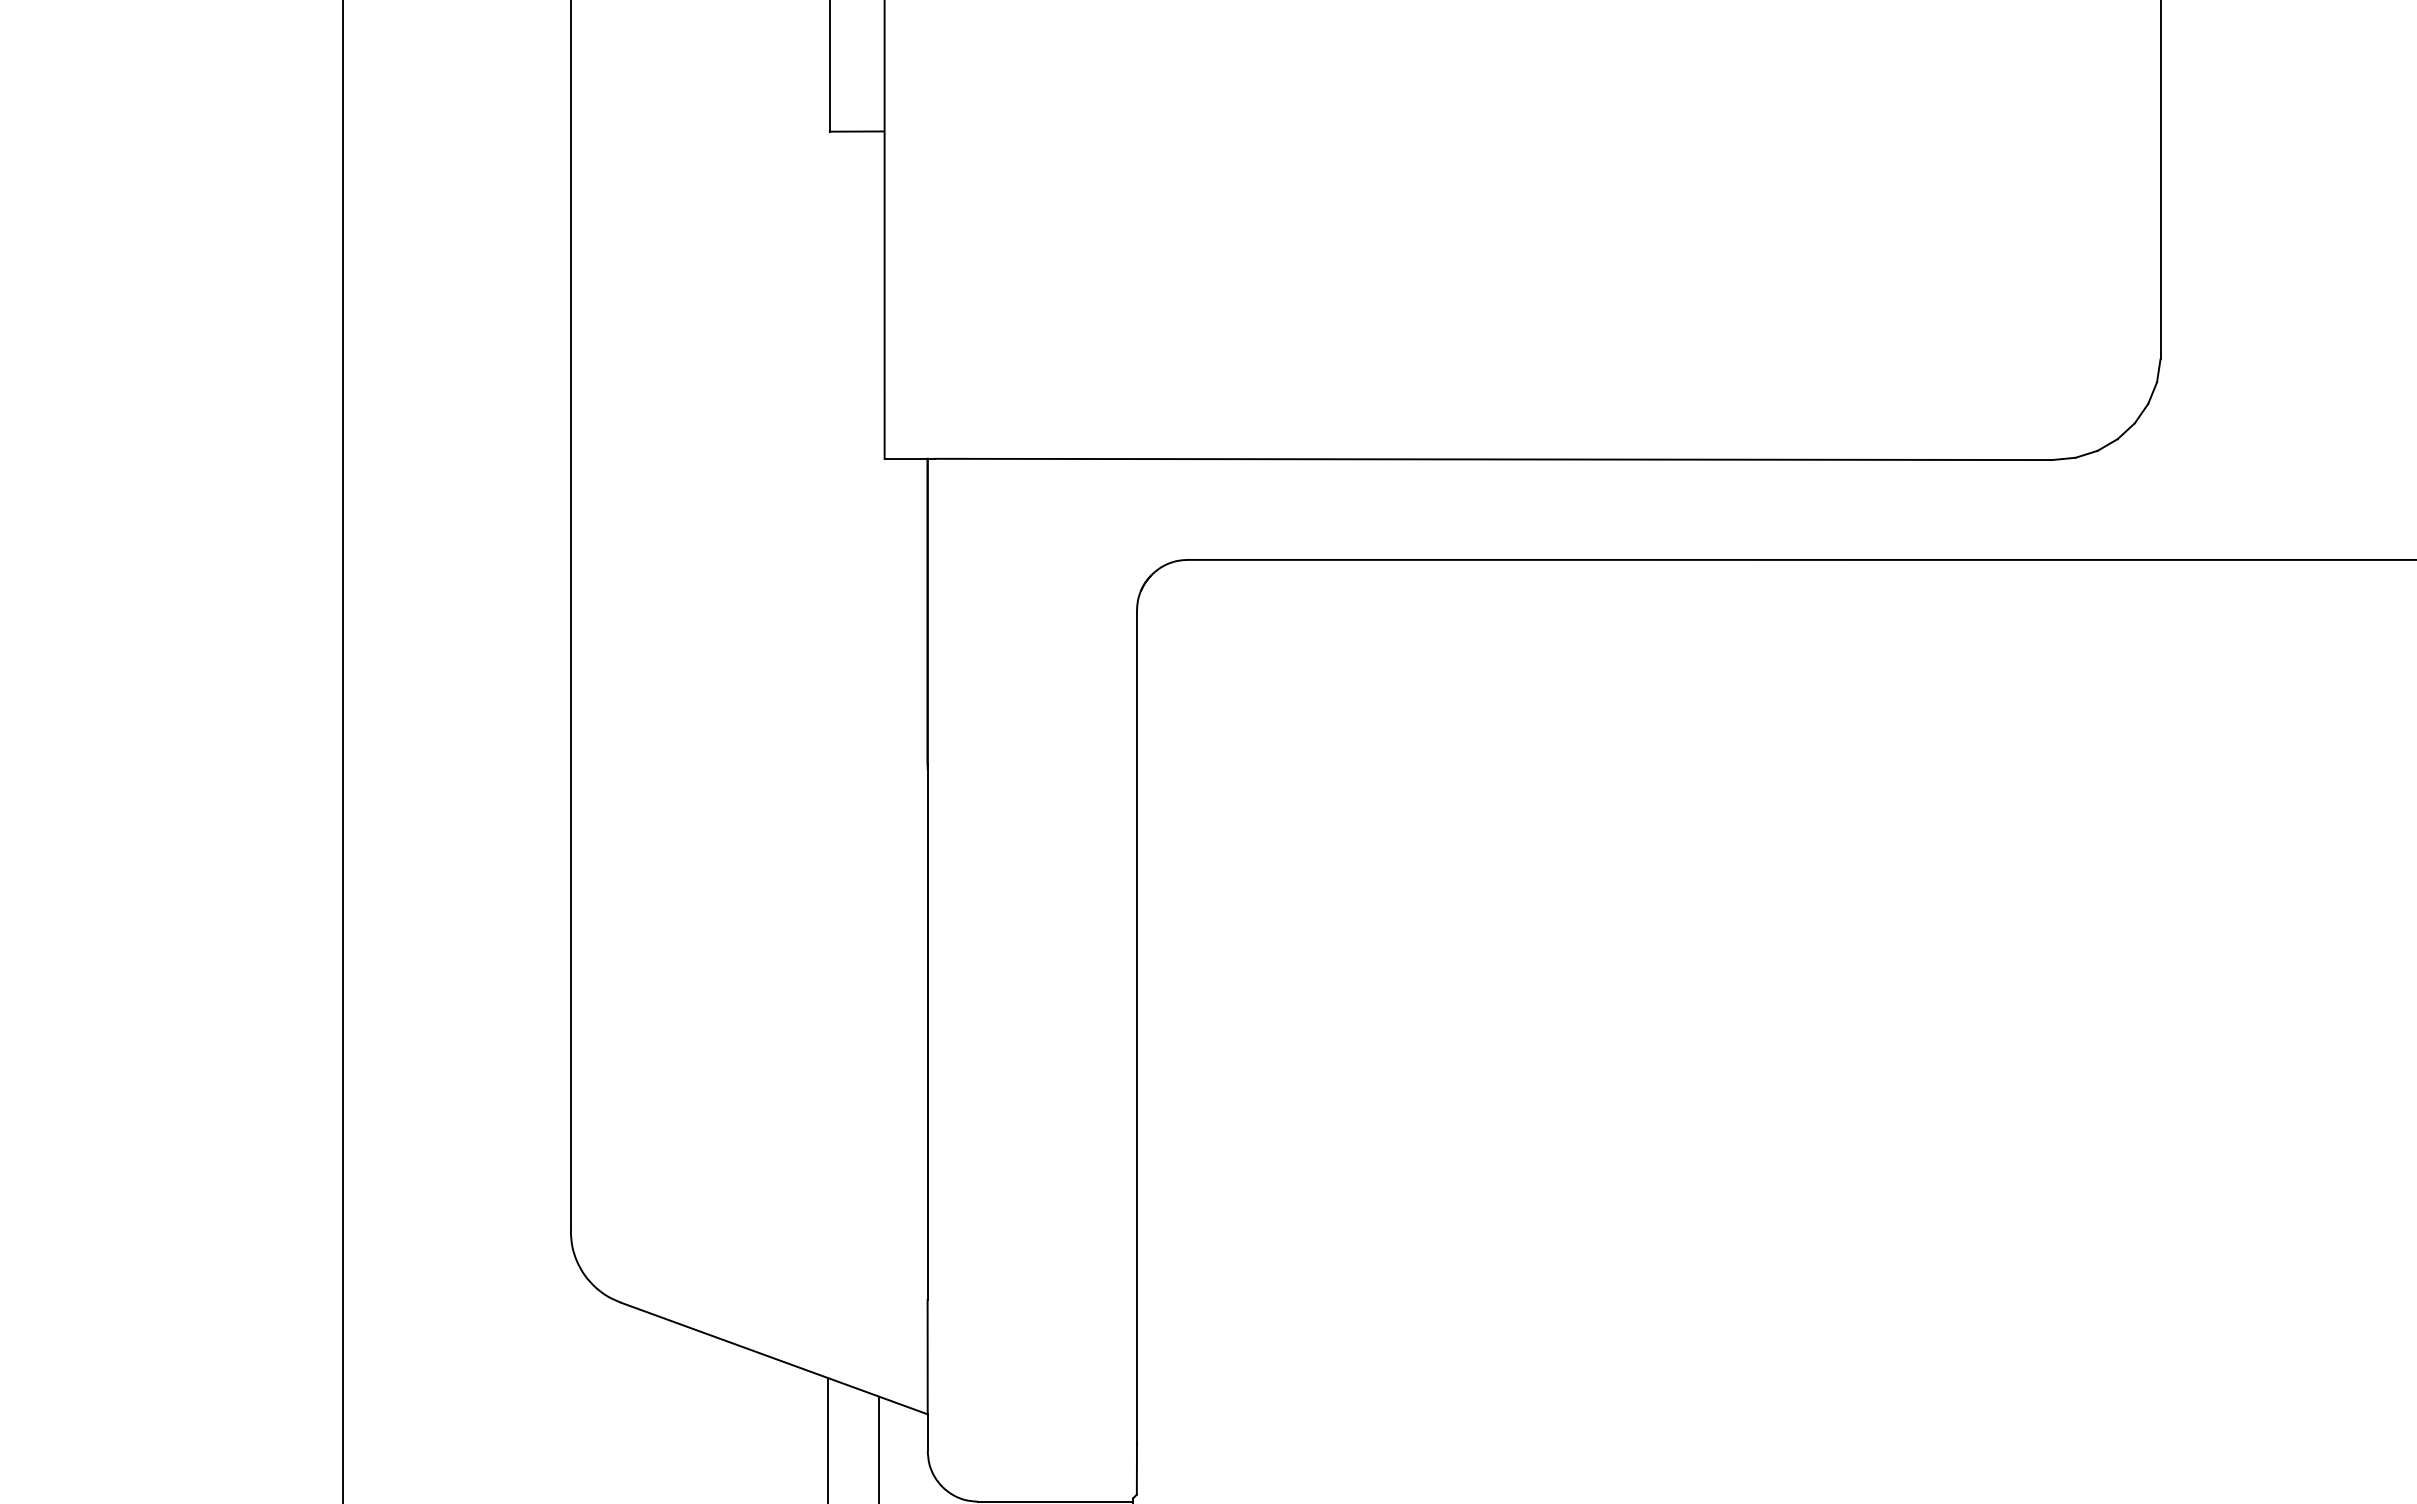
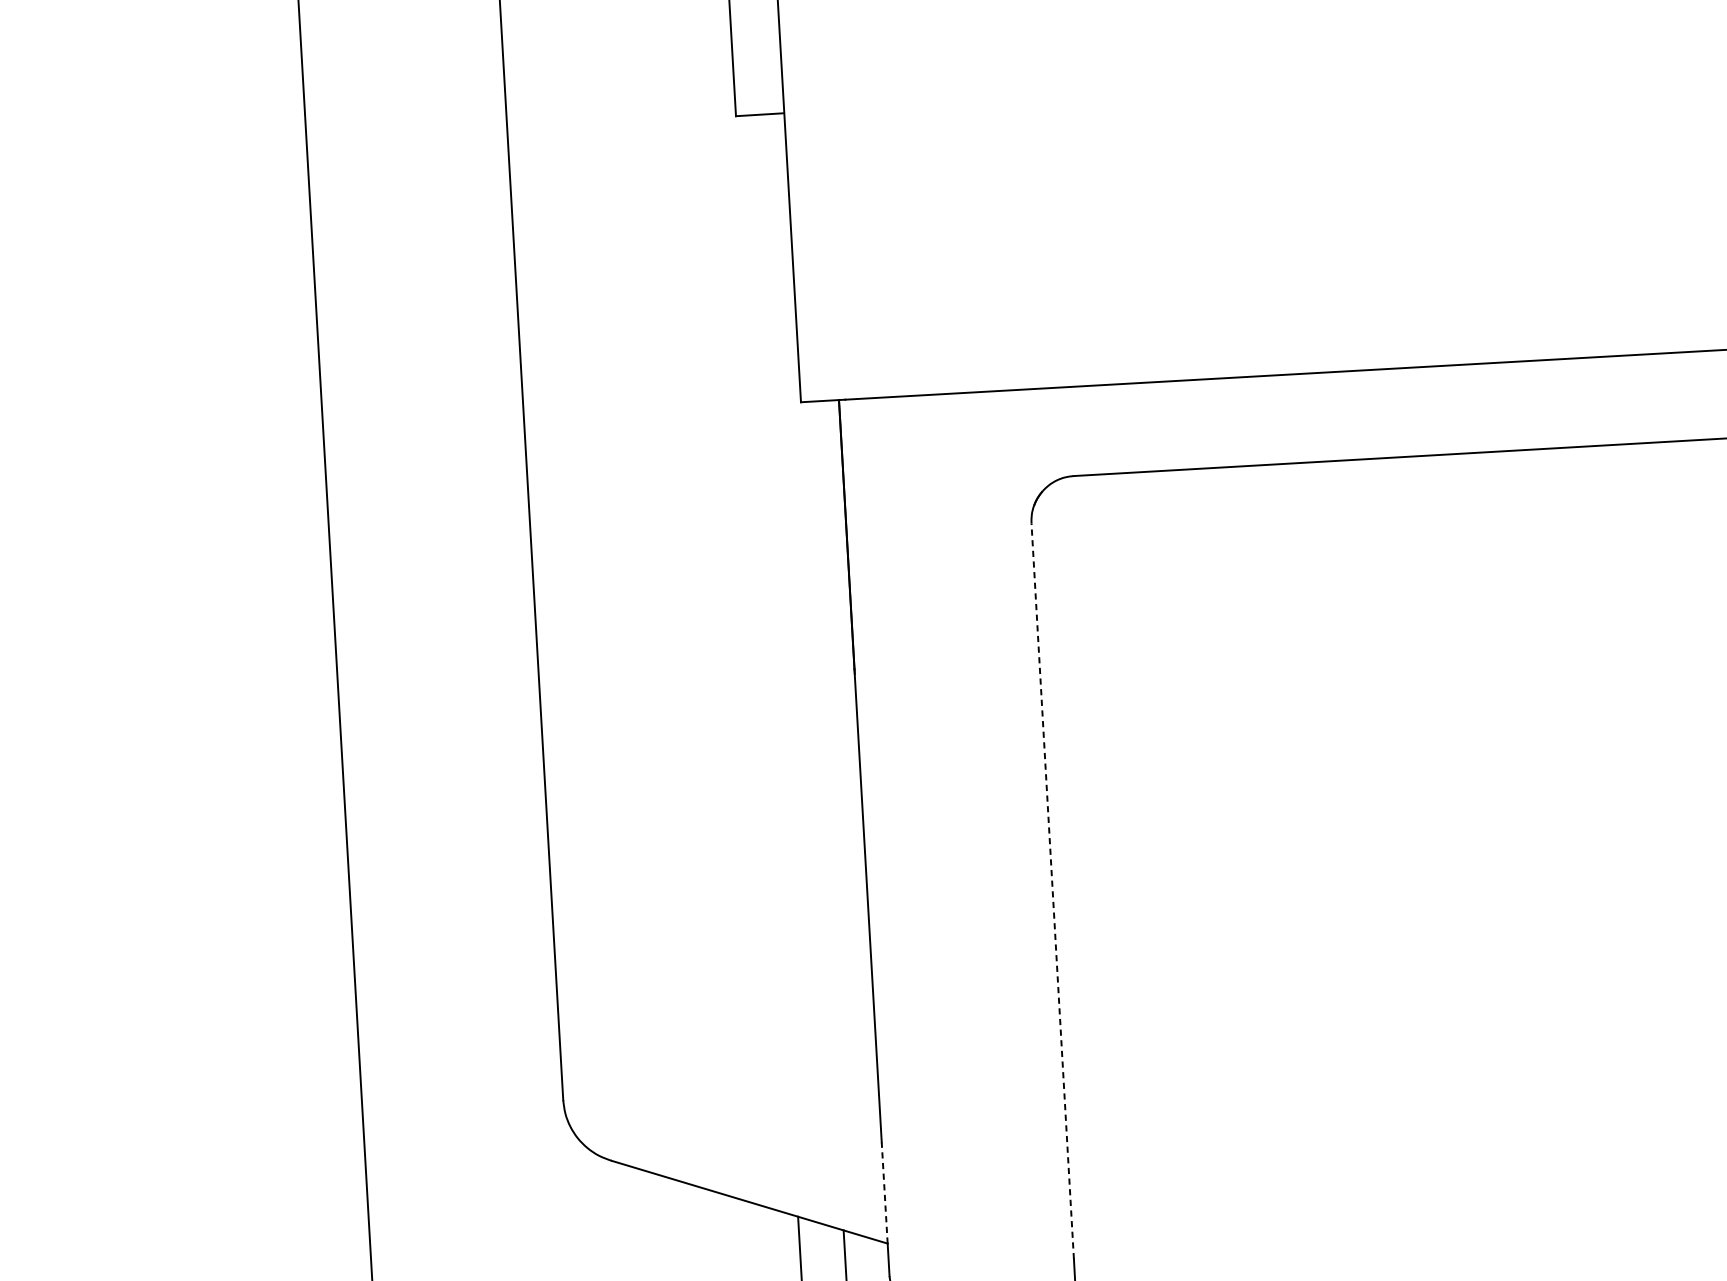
line: (1136, 1027) -> (1052, 891), solid -> dashed
line: (927, 1356) -> (884, 1192), solid -> dashed

